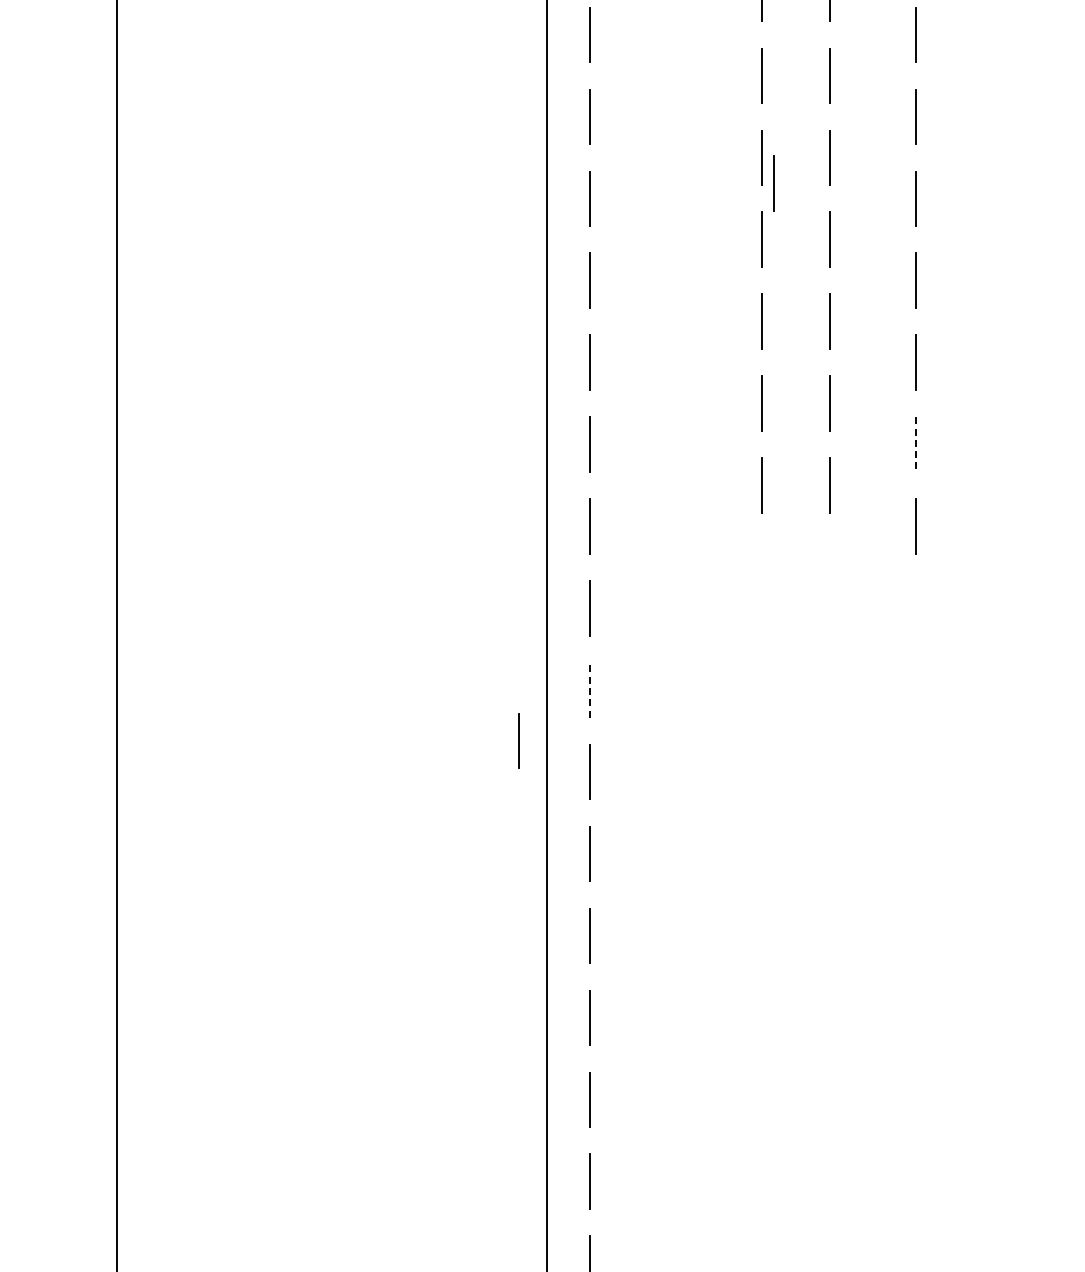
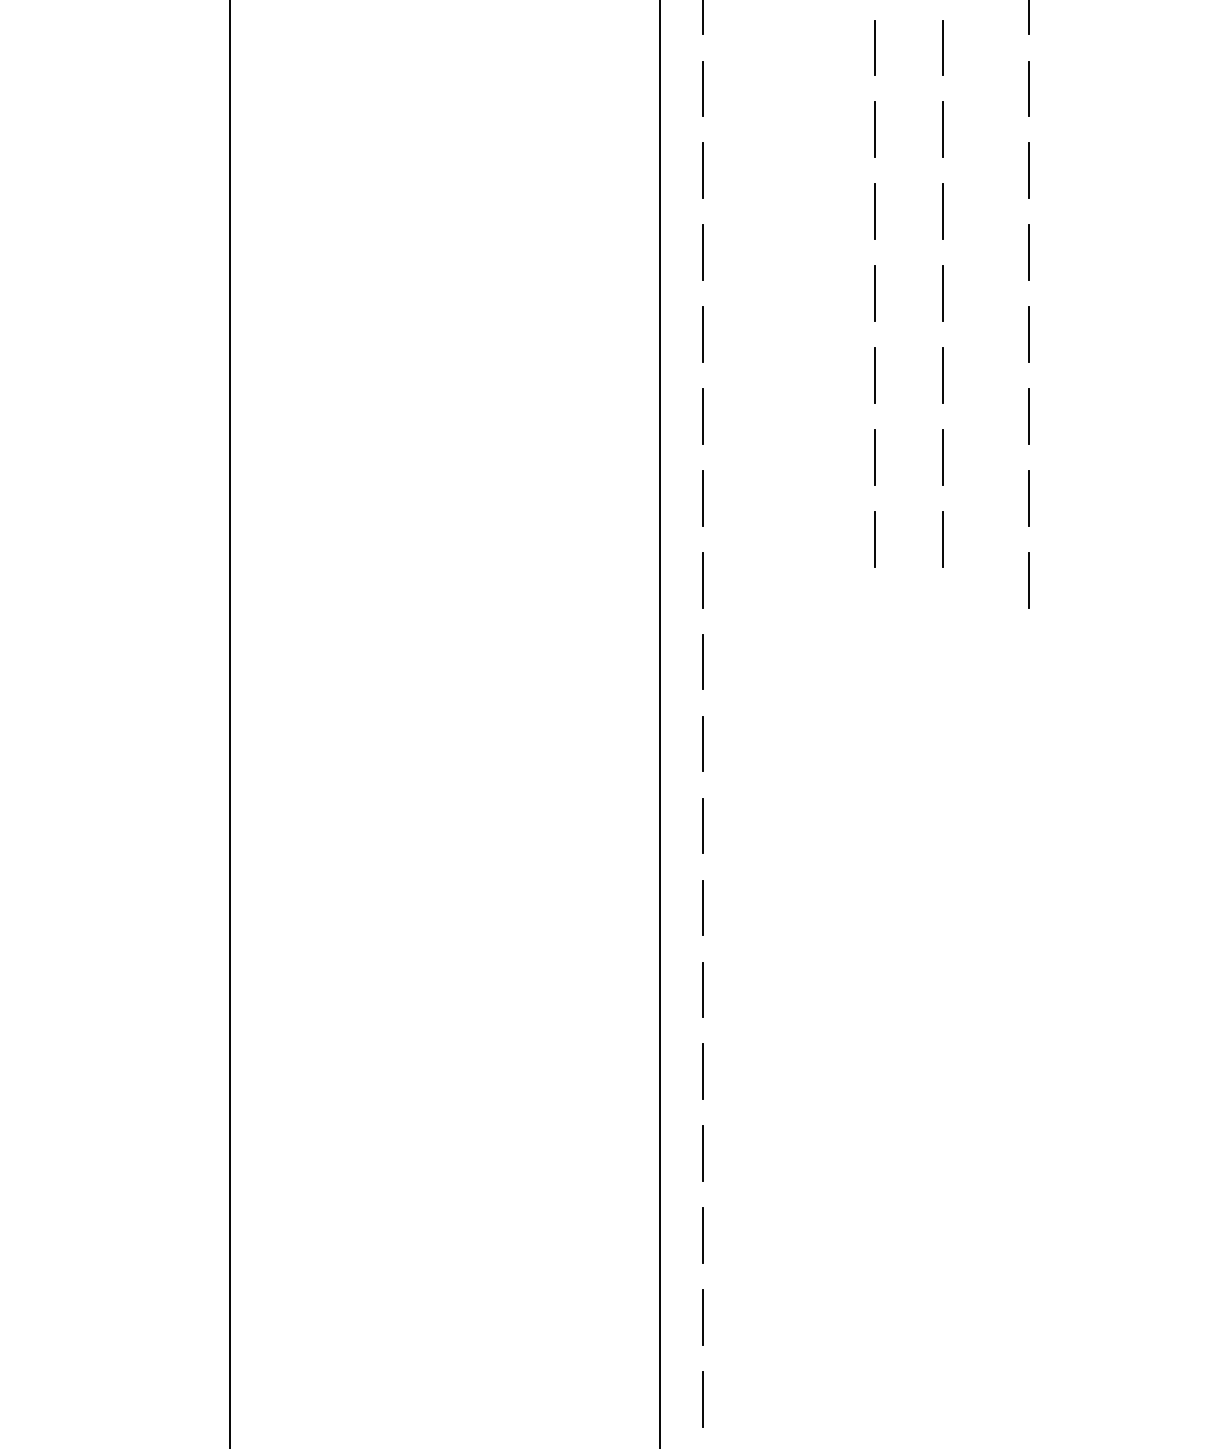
line: (773, 183) -> (886, 237), removed
line: (915, 444) -> (1028, 498), dashed -> solid
line: (590, 689) -> (703, 743), dashed -> solid
line: (518, 740) -> (631, 794), removed

